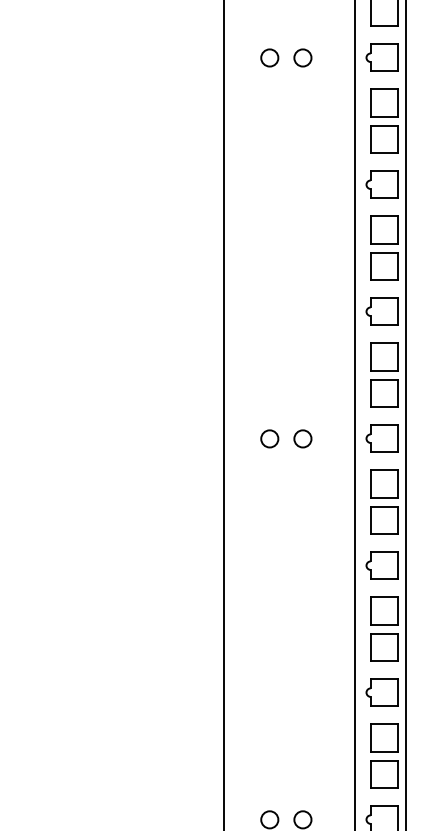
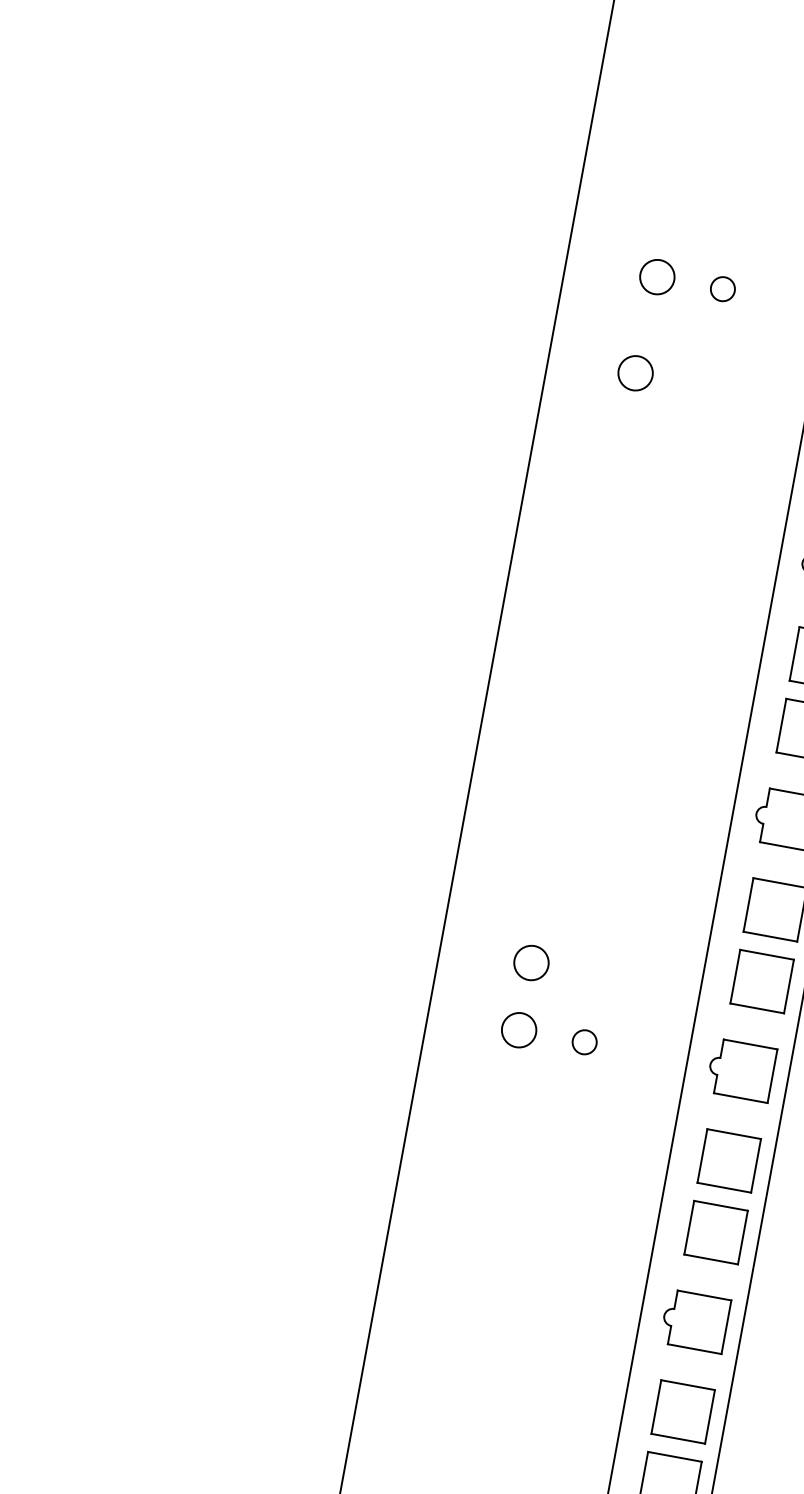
circle: (302, 57) -> (722, 288), size x0.7
circle: (267, 106) -> (635, 372), added
circle: (269, 404) -> (531, 962), added
circle: (302, 438) -> (583, 1041), size x0.7

